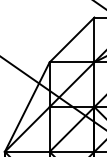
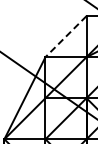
line: (71, 39) -> (65, 36), solid -> dashed

